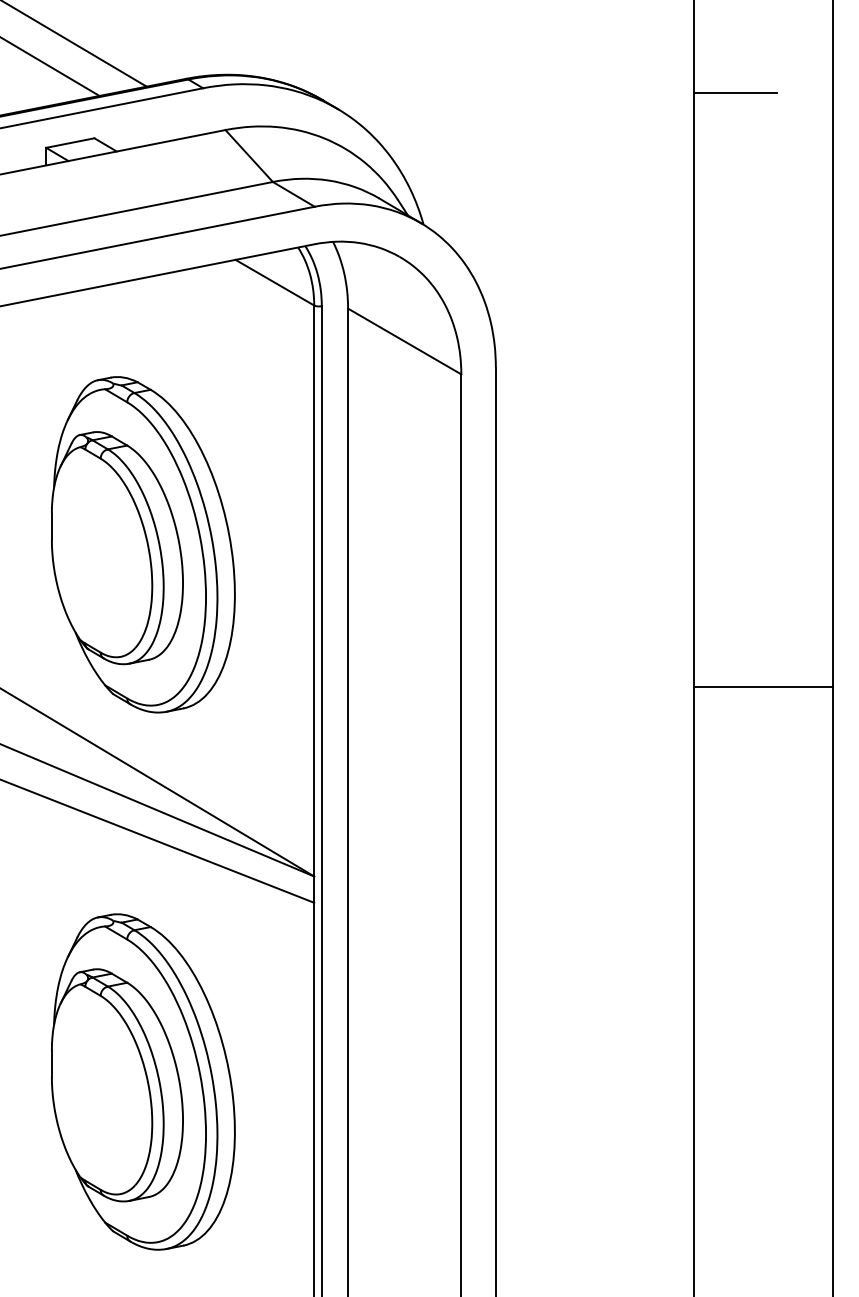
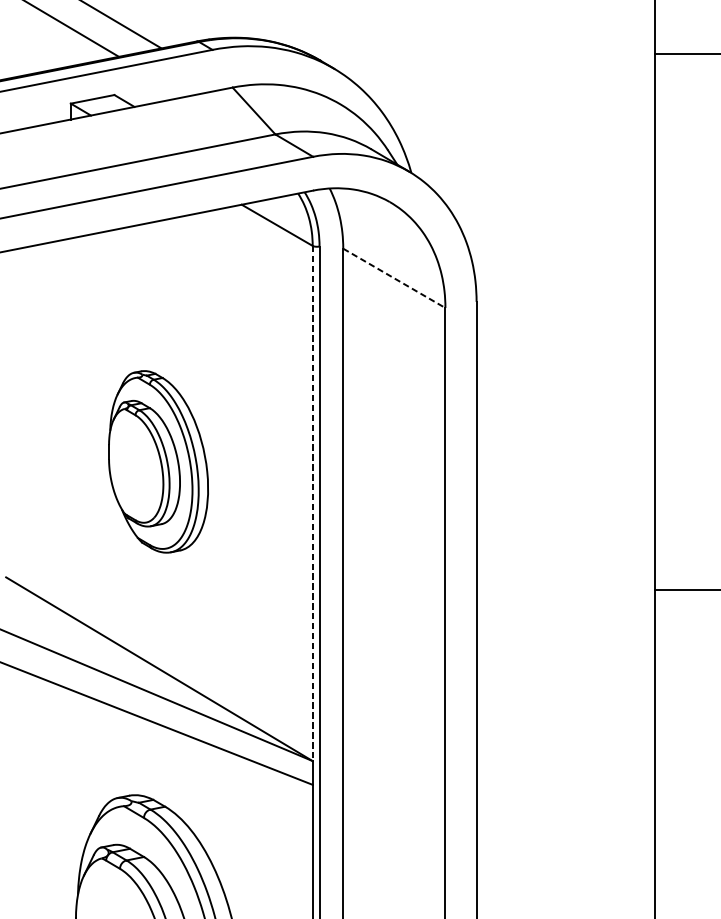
line: (405, 341) -> (395, 278), solid -> dashed
part: (143, 544) -> (158, 461), size x0.6
line: (314, 591) -> (312, 503), solid -> dashed

